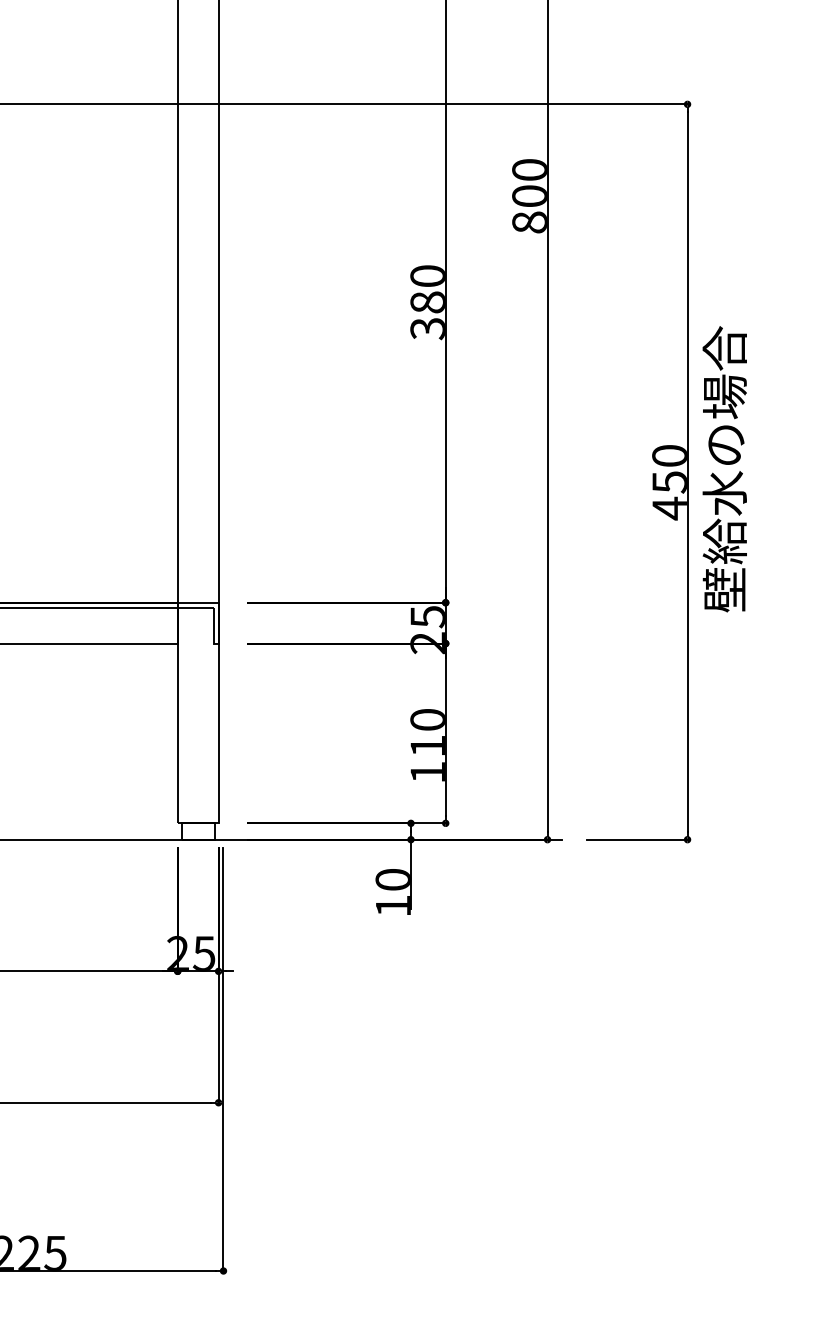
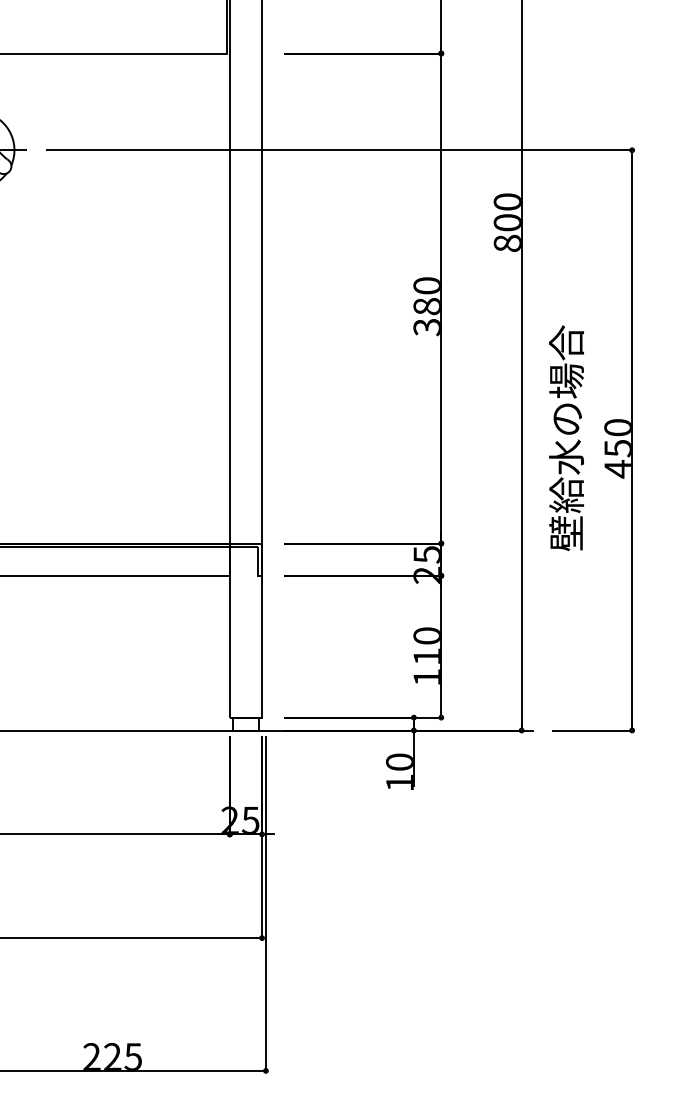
text: (724, 469) -> (566, 438), moved

